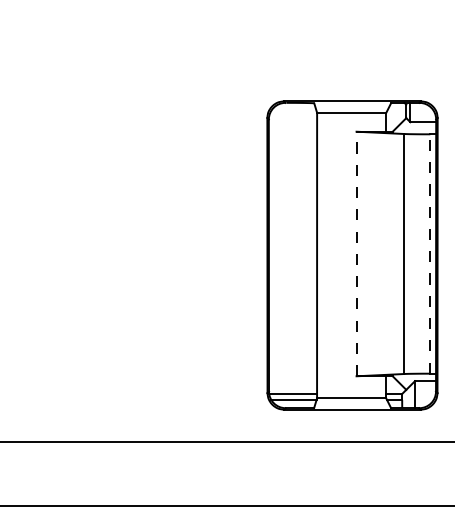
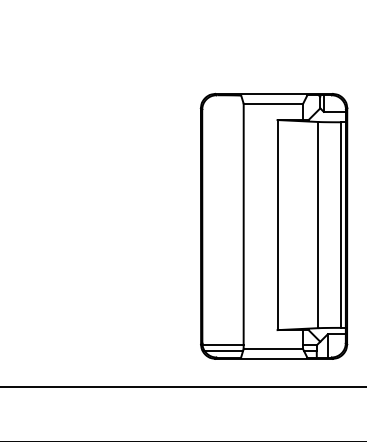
line: (356, 253) -> (277, 224), dashed -> solid
line: (430, 254) -> (341, 225), dashed -> solid

